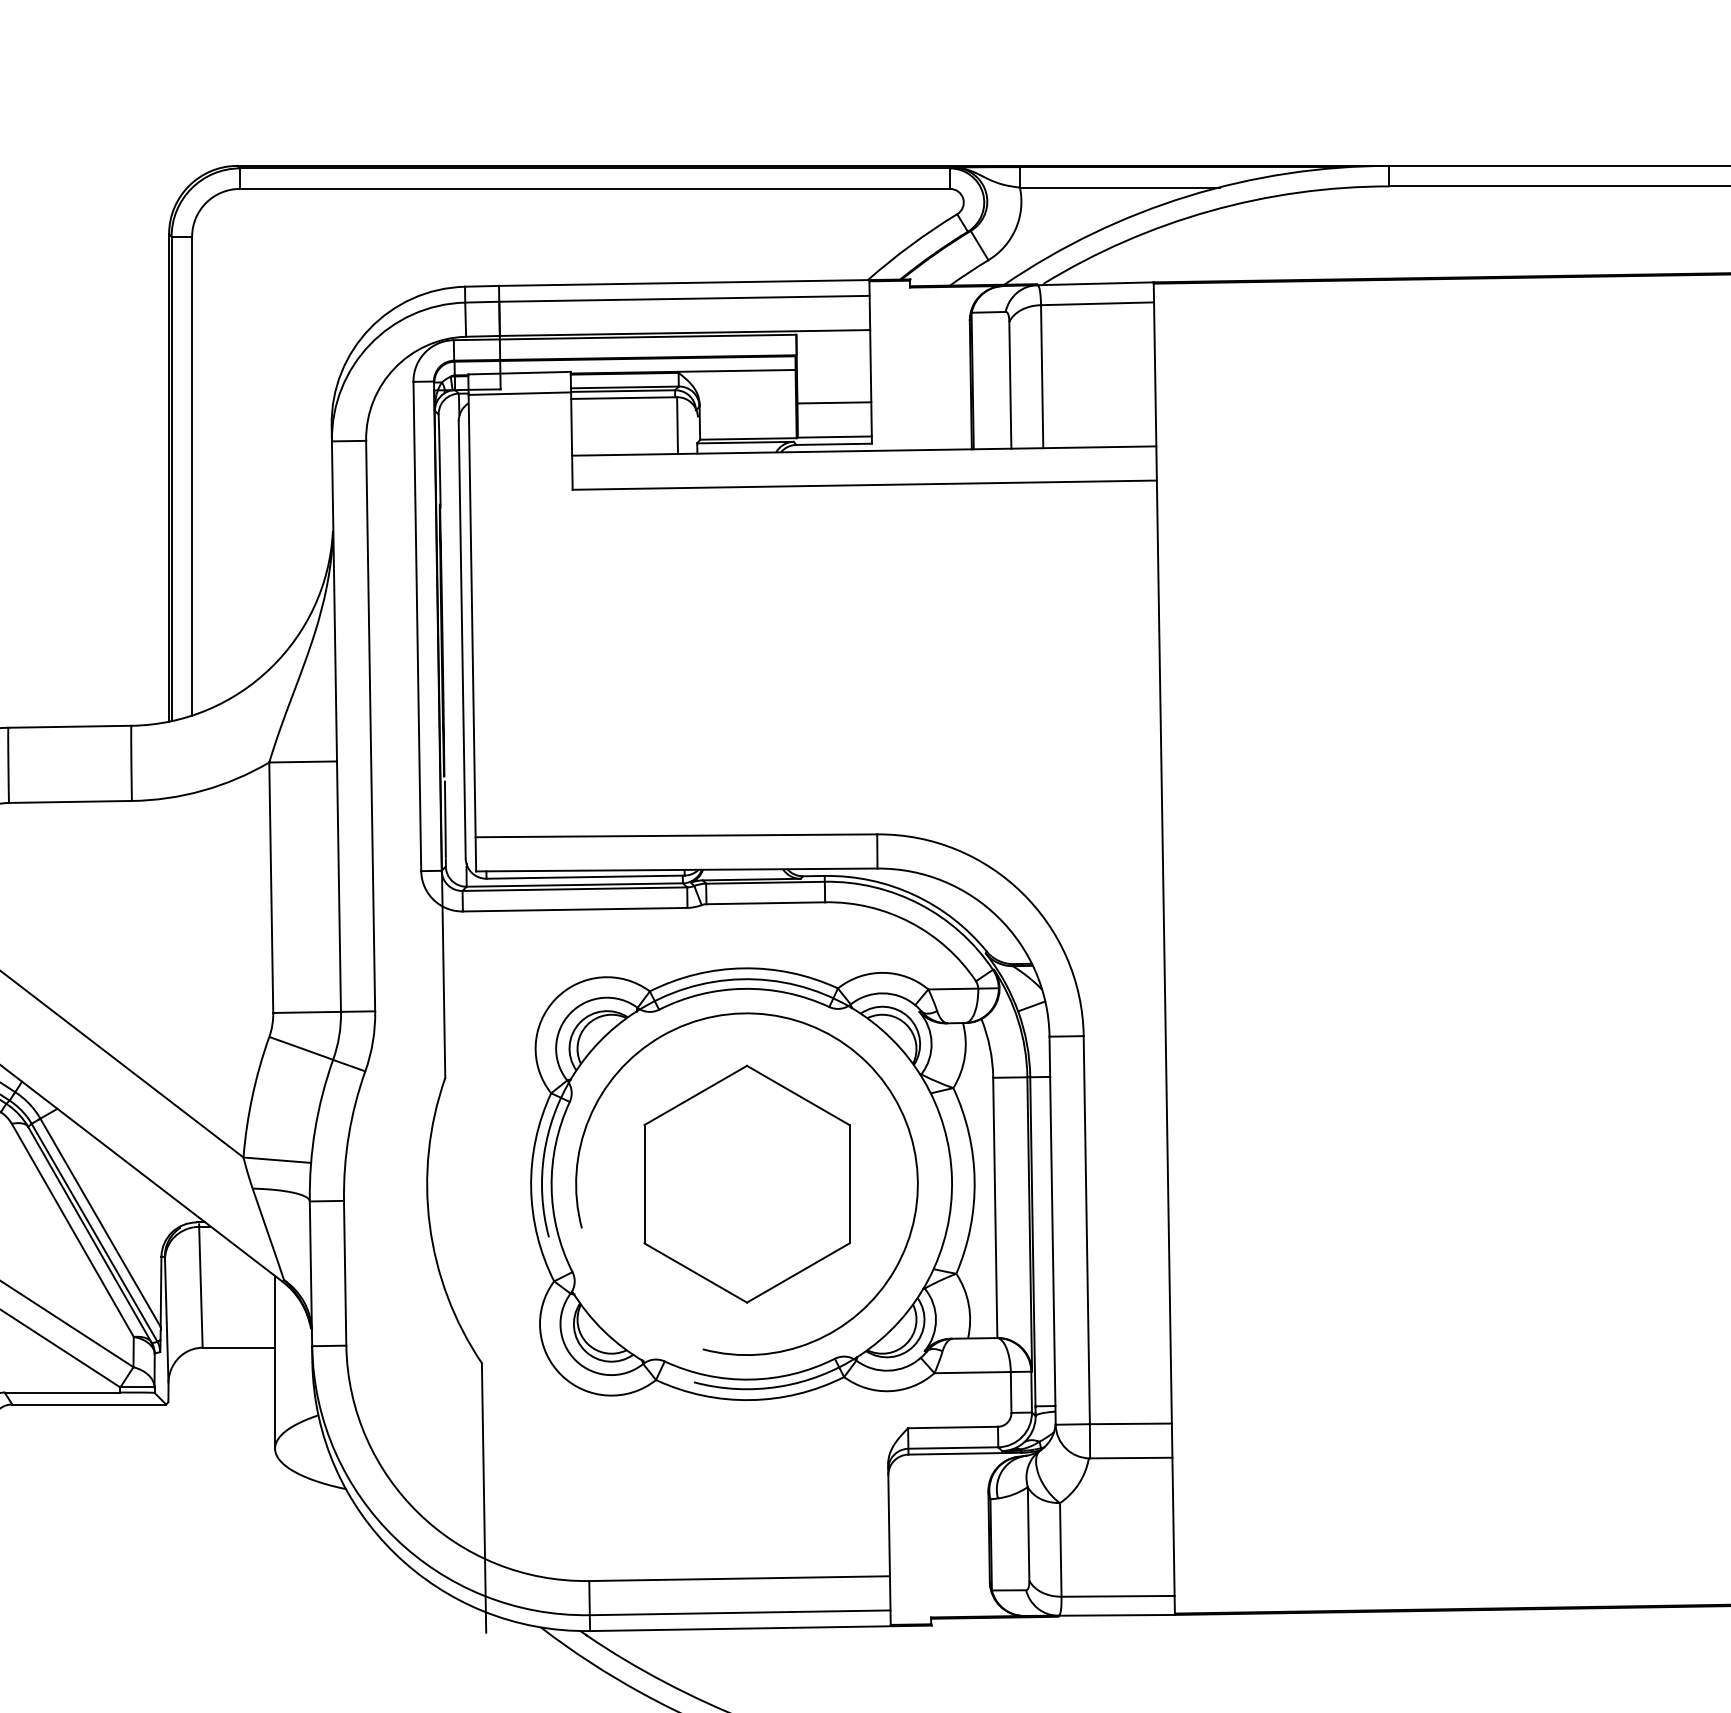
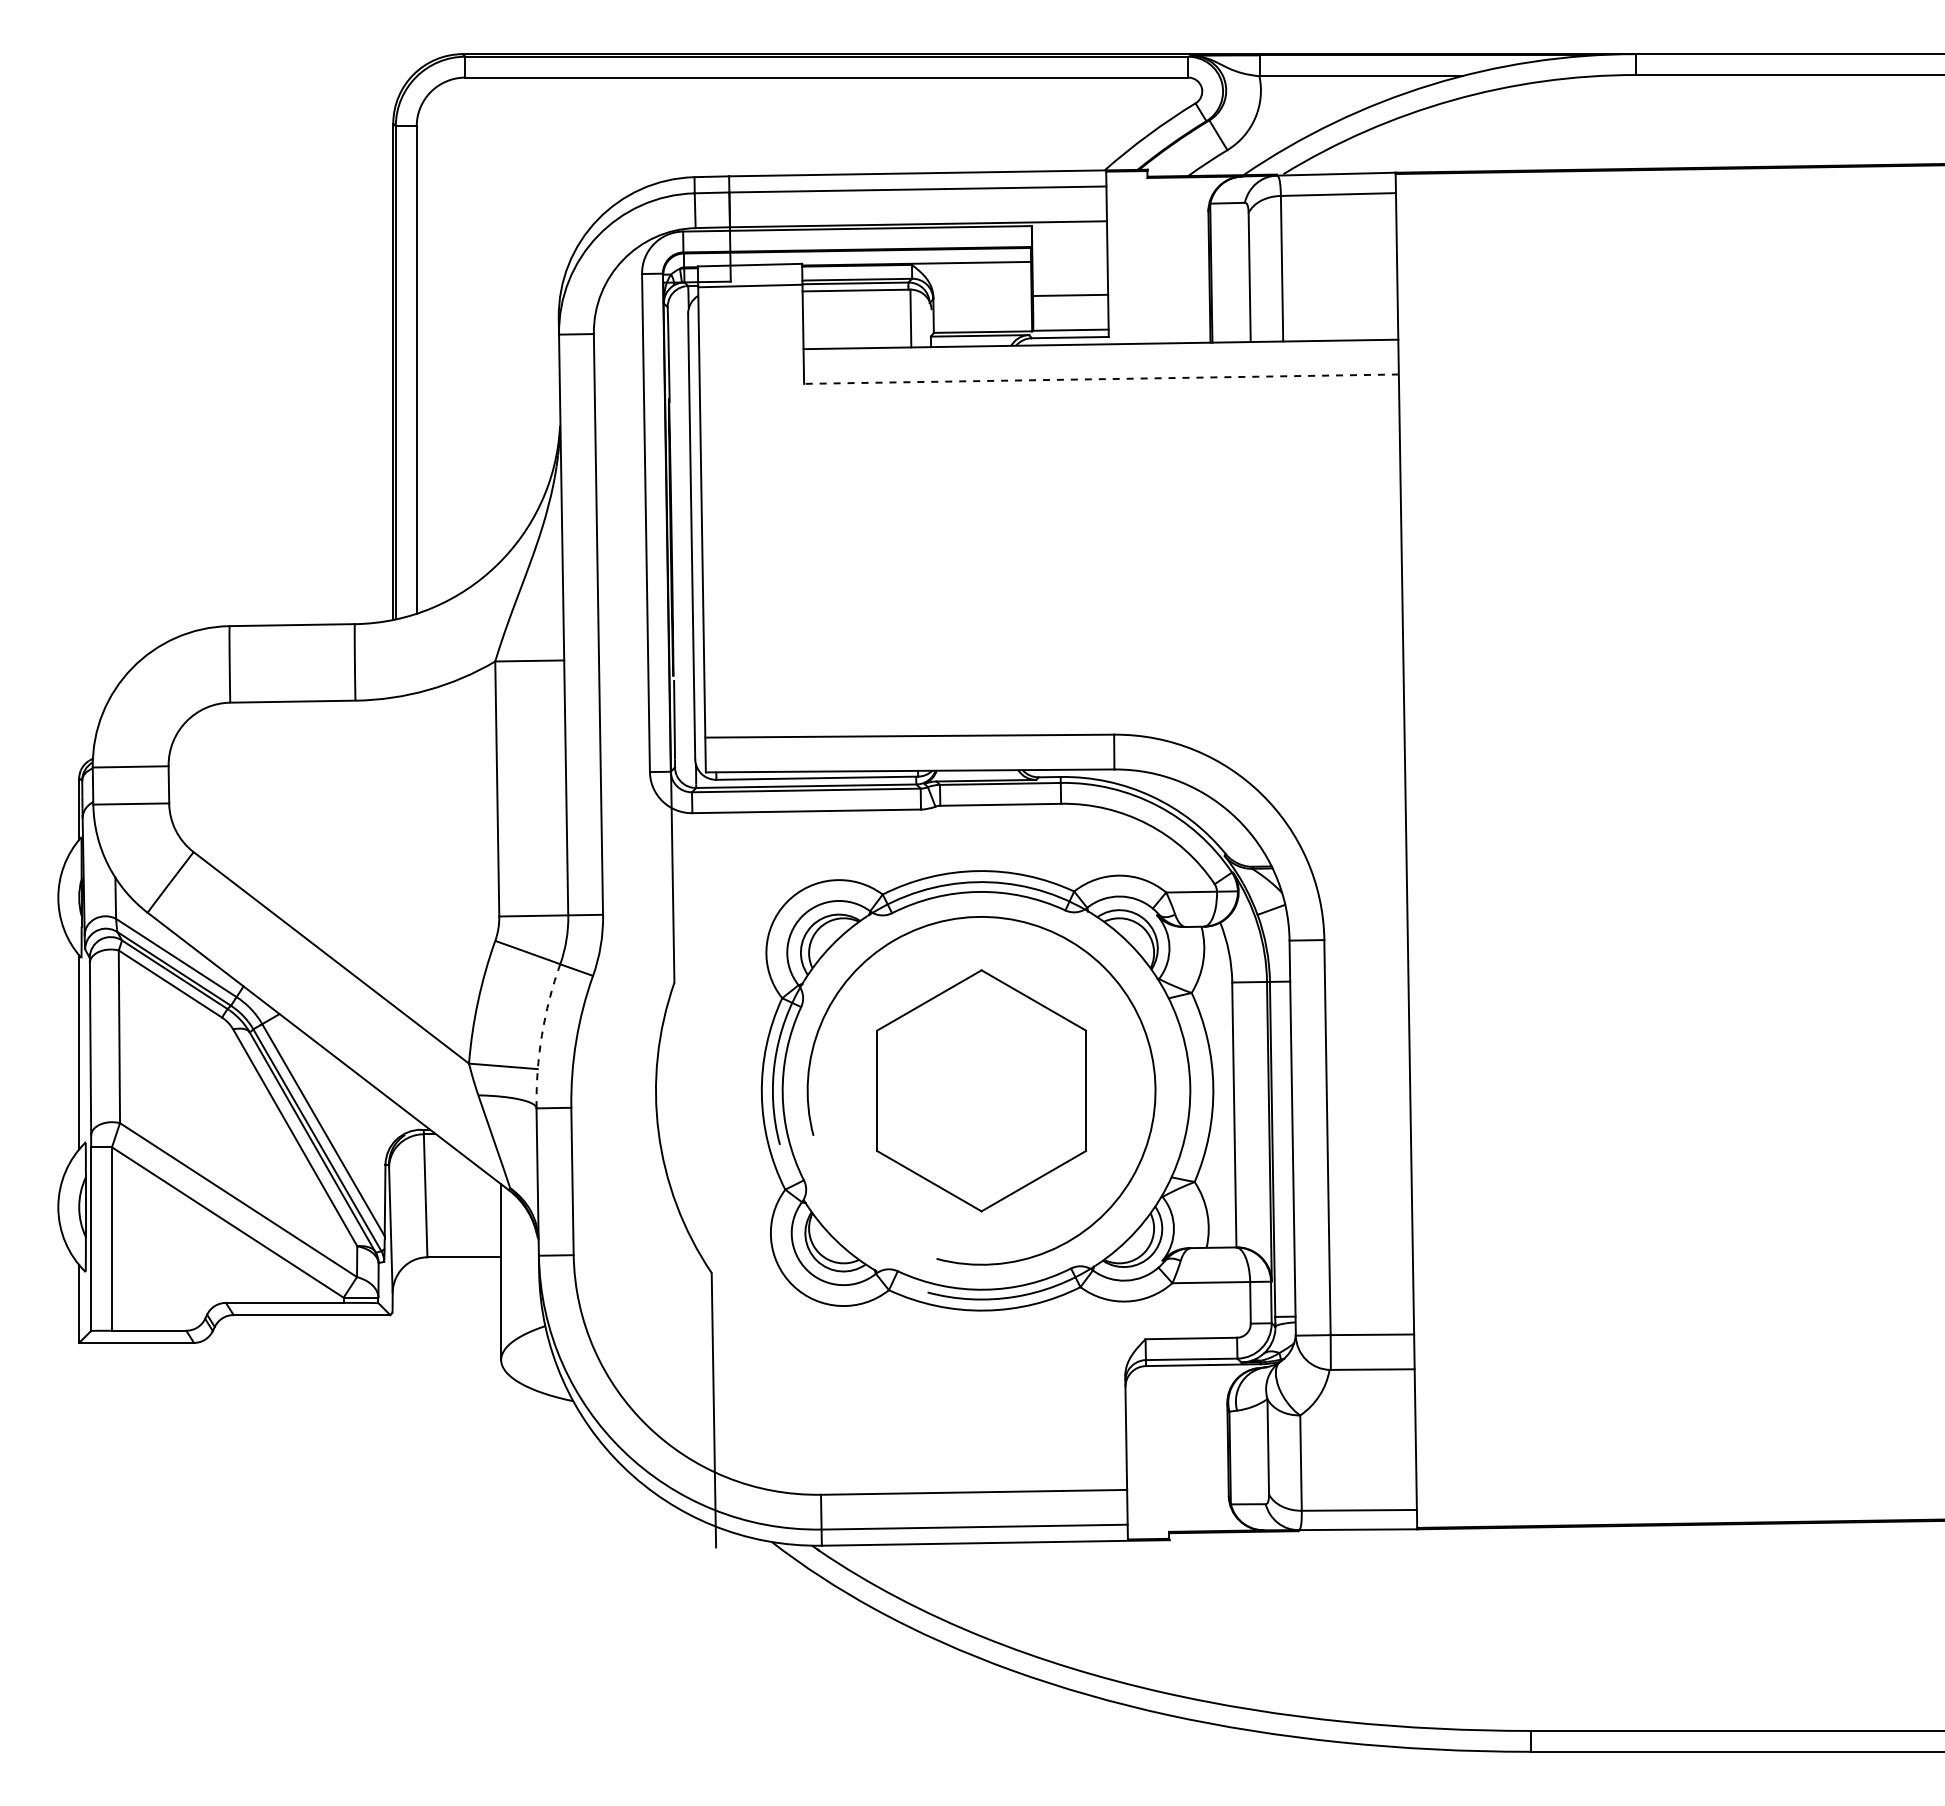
line: (863, 485) -> (1100, 379), solid -> dashed
arc: (314, 1129) -> (541, 1035), solid -> dashed

